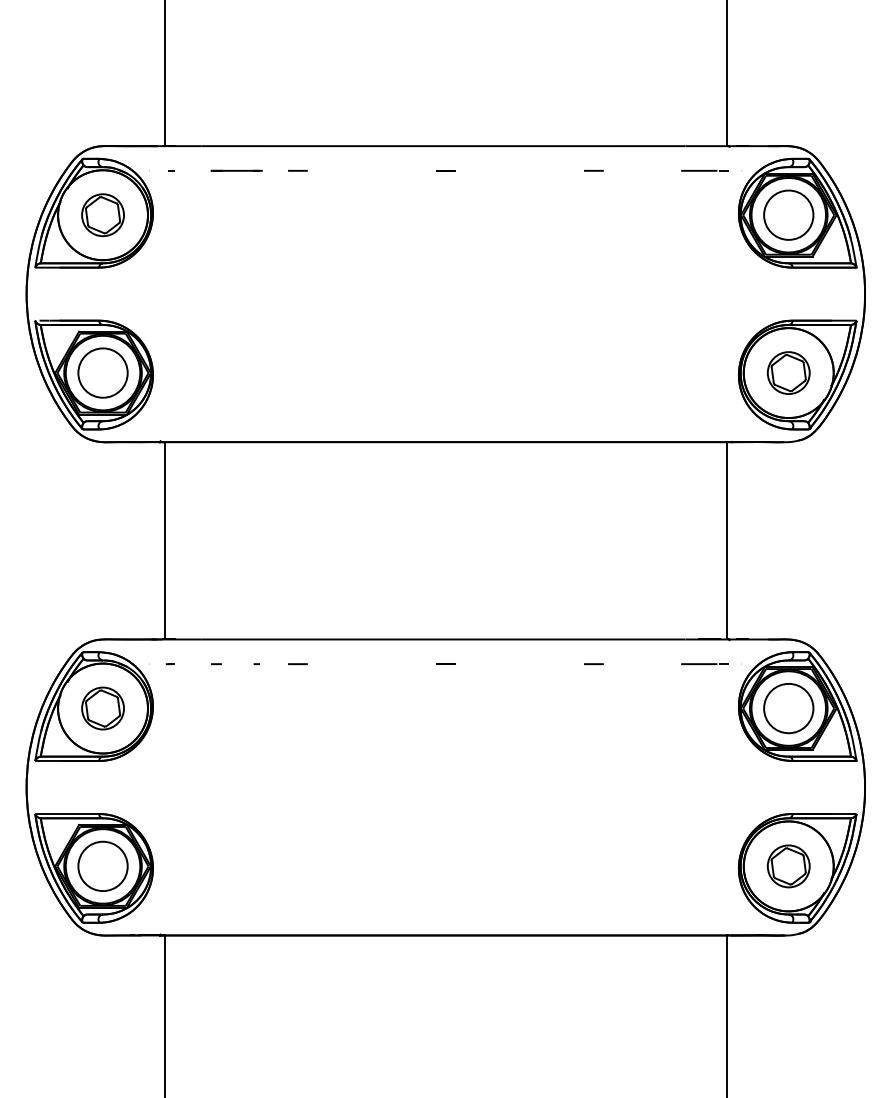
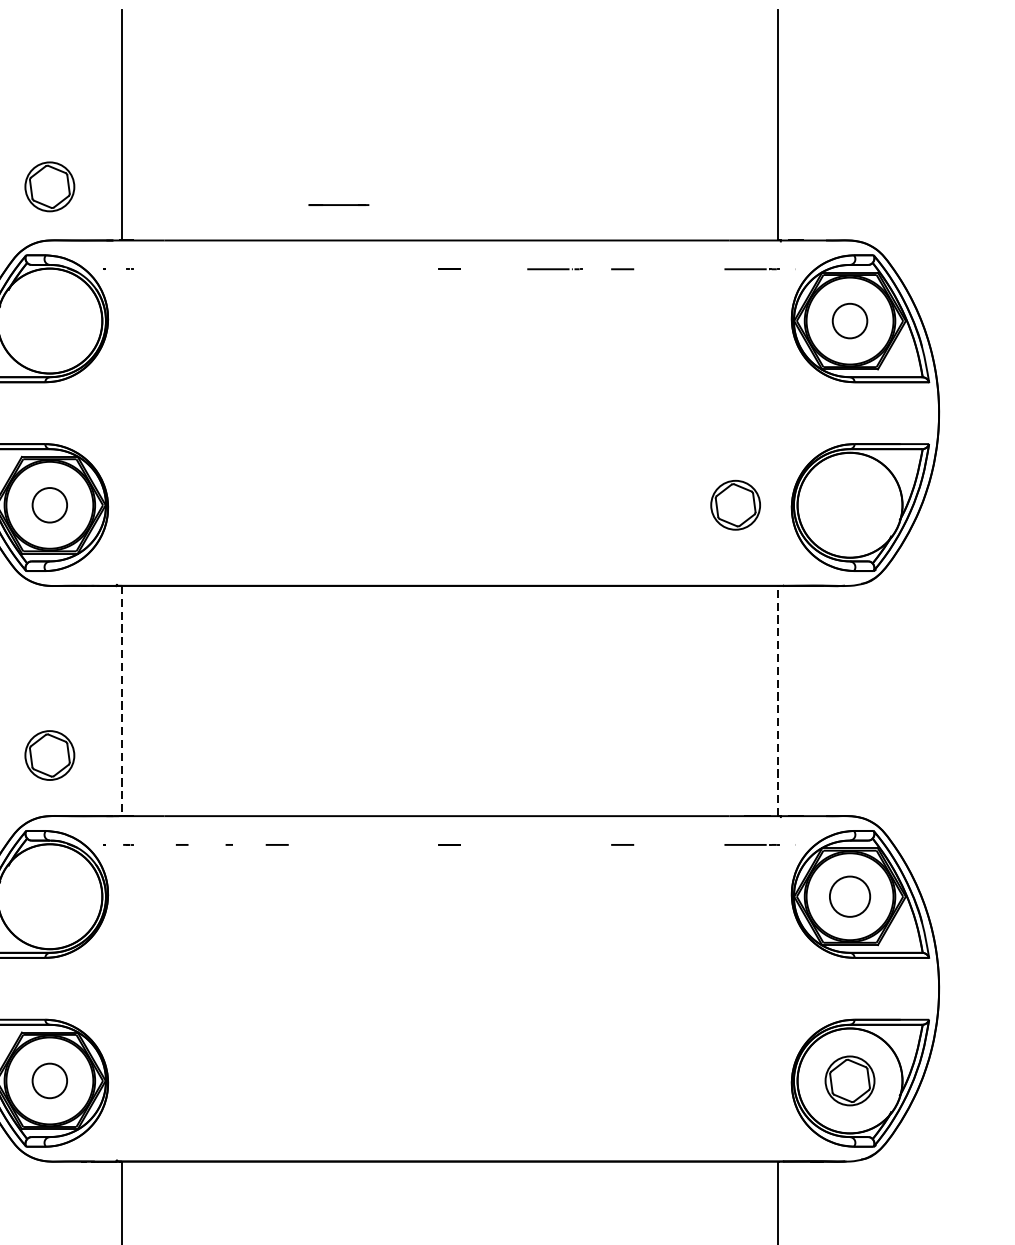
line: (236, 170) -> (338, 204), moved
line: (297, 170) -> (276, 268), removed
line: (535, 170) -> (554, 268), added
circle: (788, 214) -> (849, 320), size x0.6
part: (102, 215) -> (49, 187), moved
circle: (102, 372) -> (49, 504), size x0.6
part: (788, 372) -> (735, 504), moved
line: (164, 540) -> (121, 700), solid -> dashed
line: (727, 540) -> (778, 700), solid -> dashed
part: (102, 708) -> (49, 755), moved
circle: (788, 708) -> (849, 896), size x0.7
circle: (102, 866) -> (49, 1081), size x0.6

